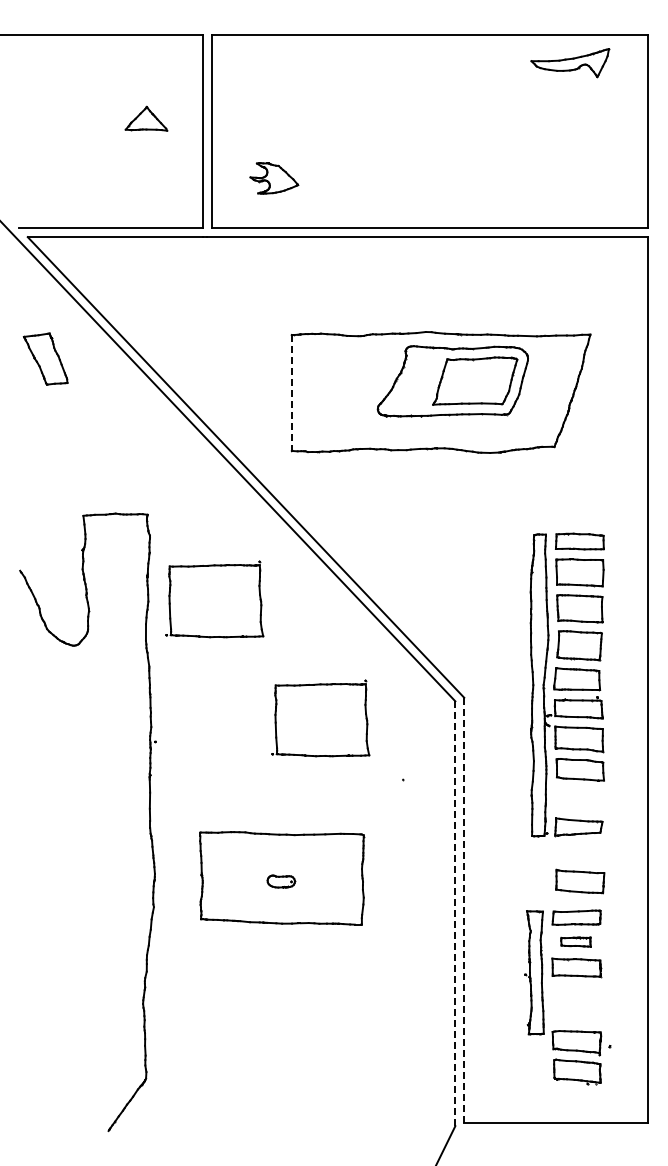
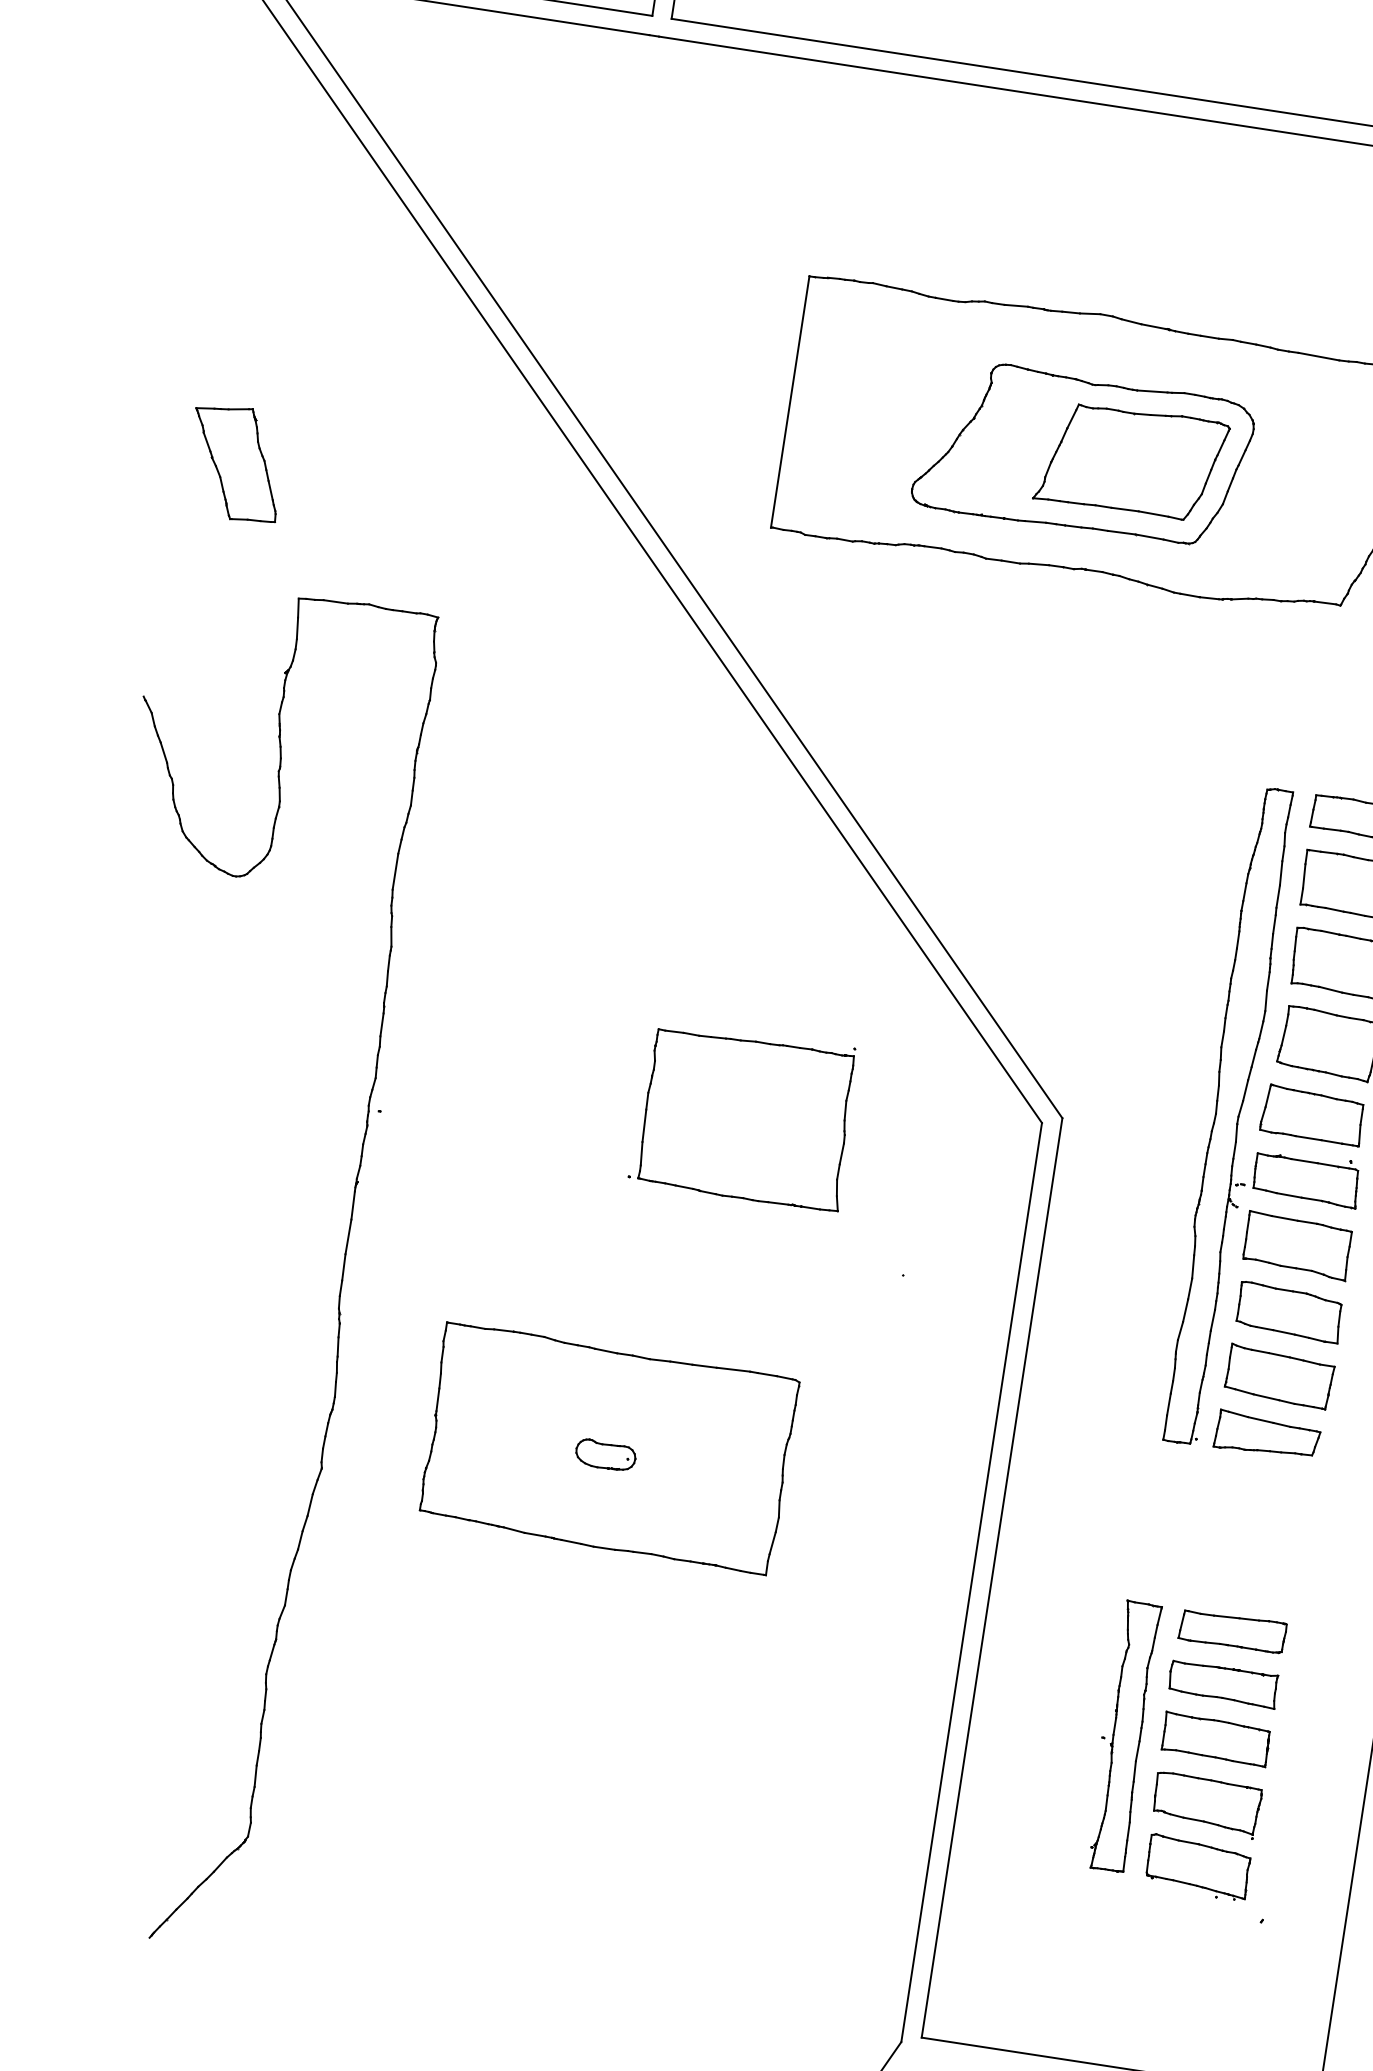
part: (45, 358) -> (235, 461), moved
part: (452, 381) -> (1082, 454), moved
line: (291, 393) -> (789, 402), dashed -> solid
part: (214, 599) -> (554, 822), removed
part: (580, 881) -> (1280, 1376), moved
line: (464, 909) -> (992, 1576), dashed -> solid
line: (455, 914) -> (971, 1584), dashed -> solid
part: (575, 941) -> (1222, 1682), size x1.67
part: (576, 1057) -> (1201, 1836), moved

